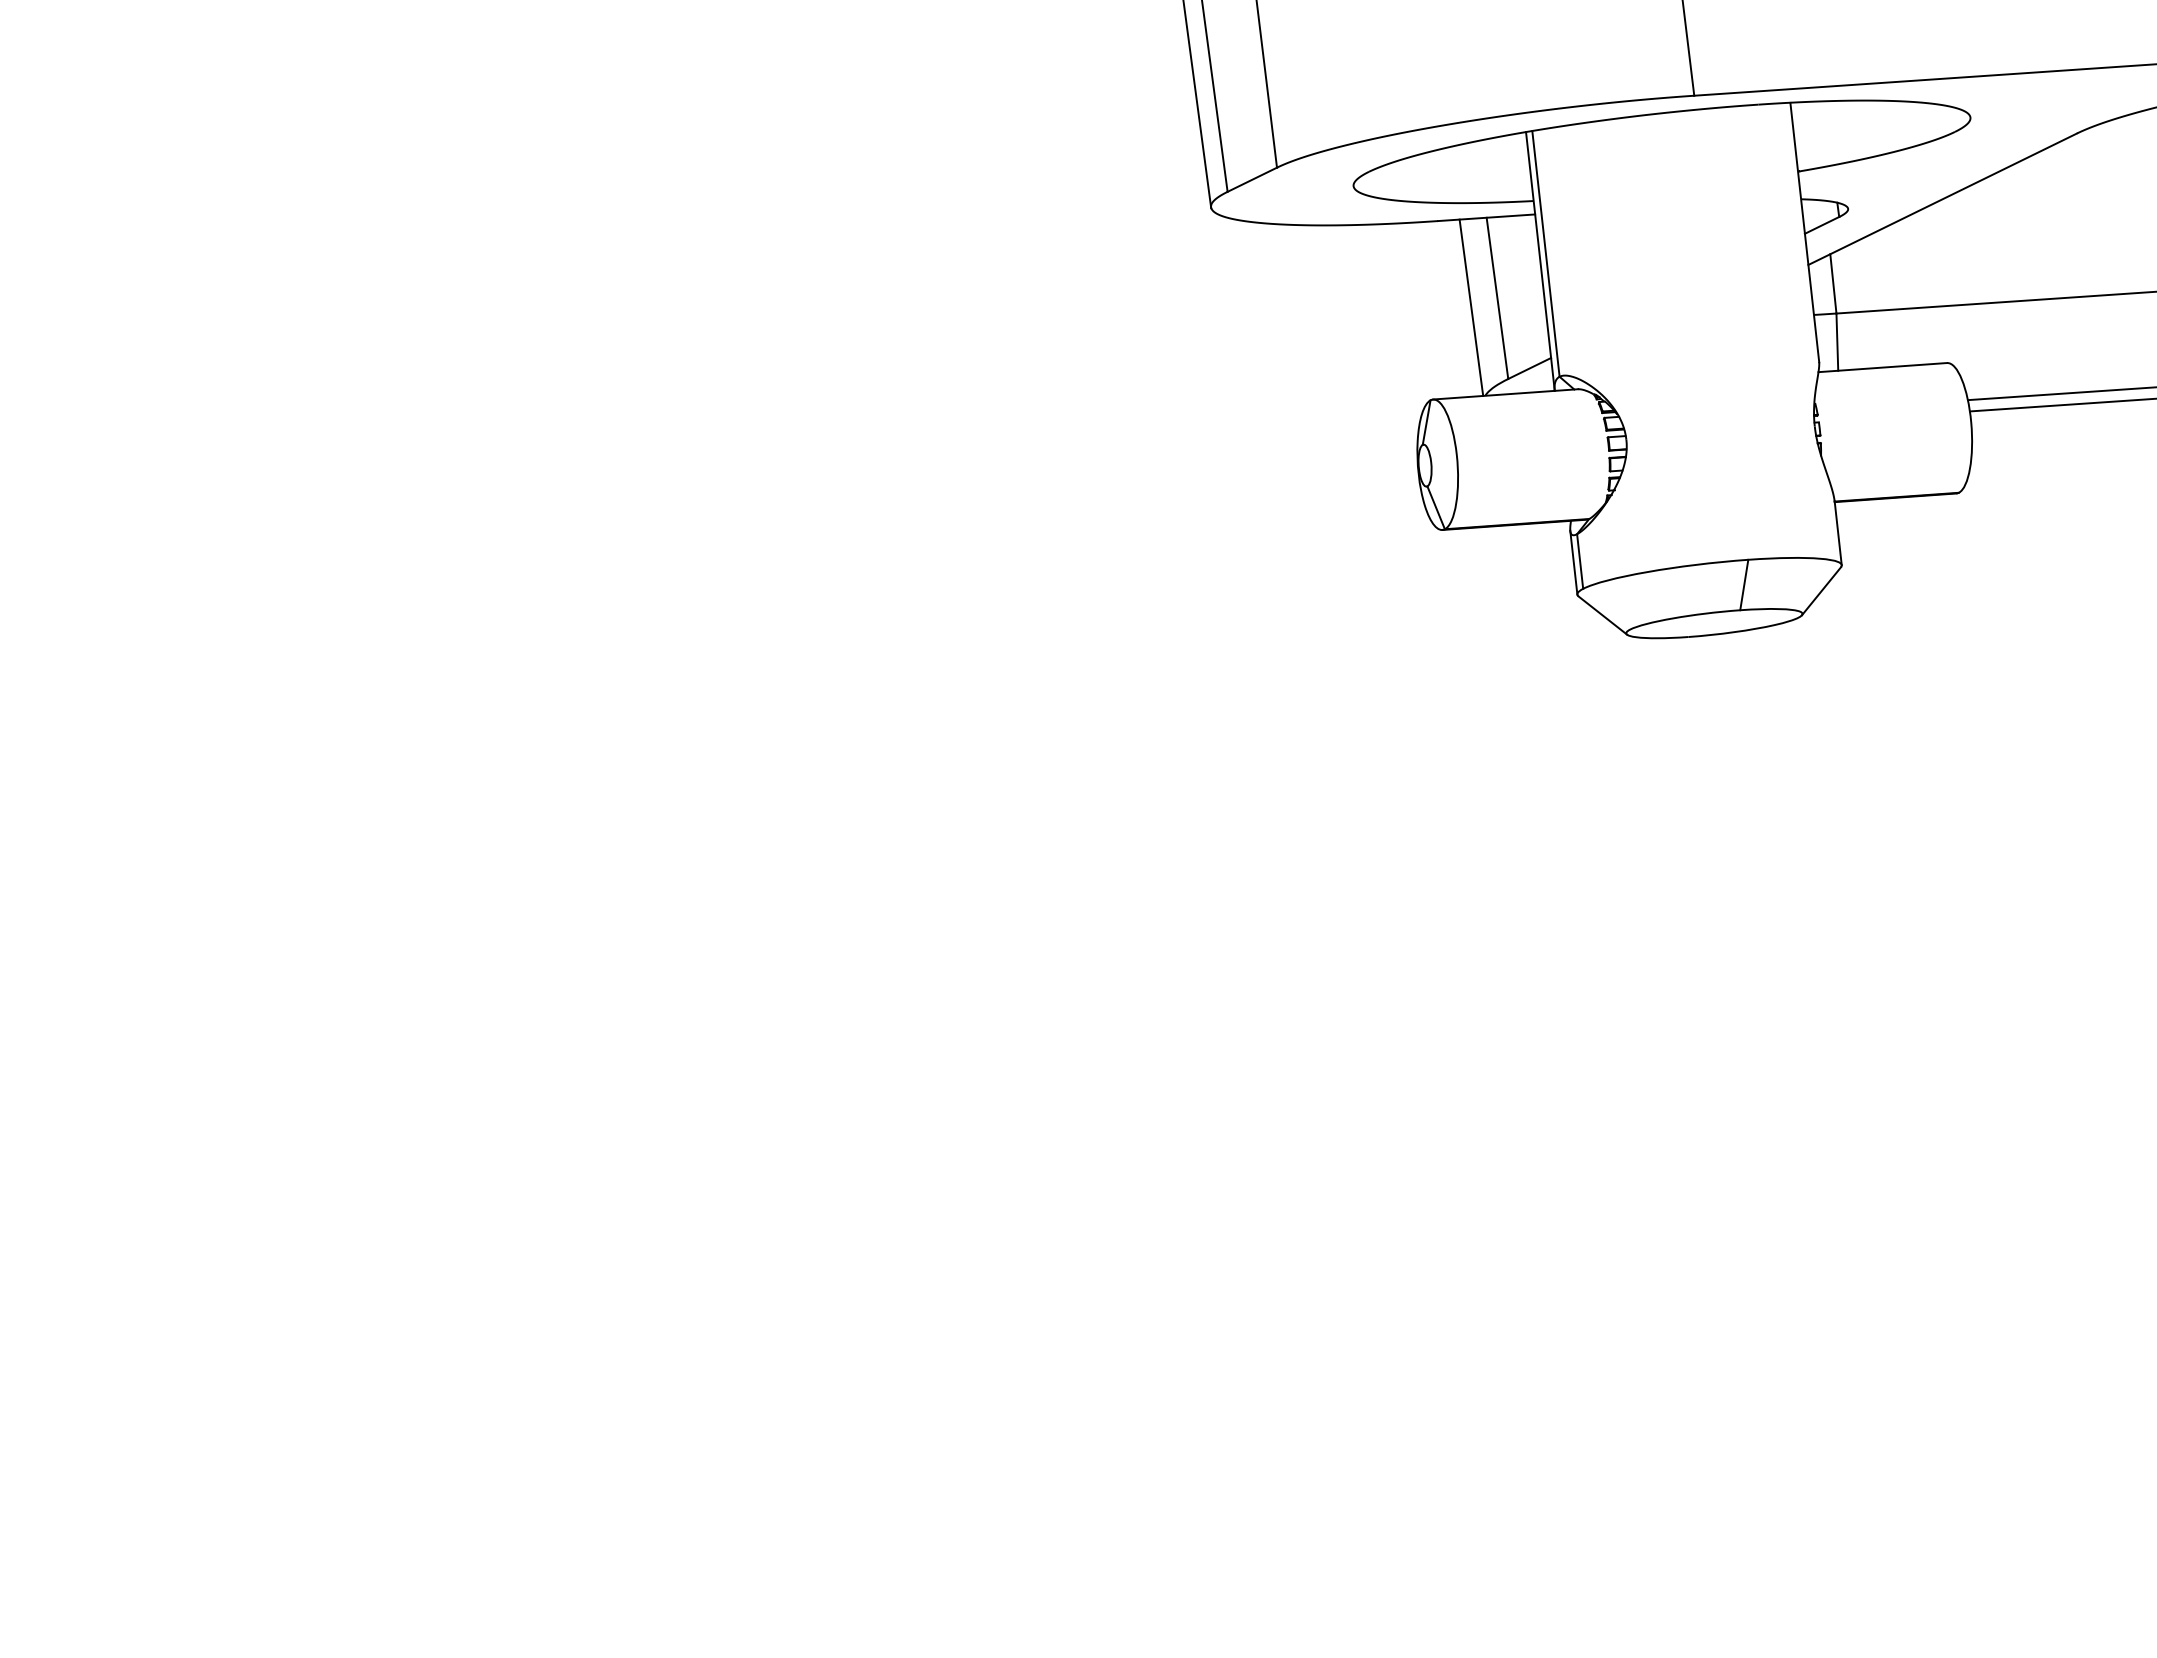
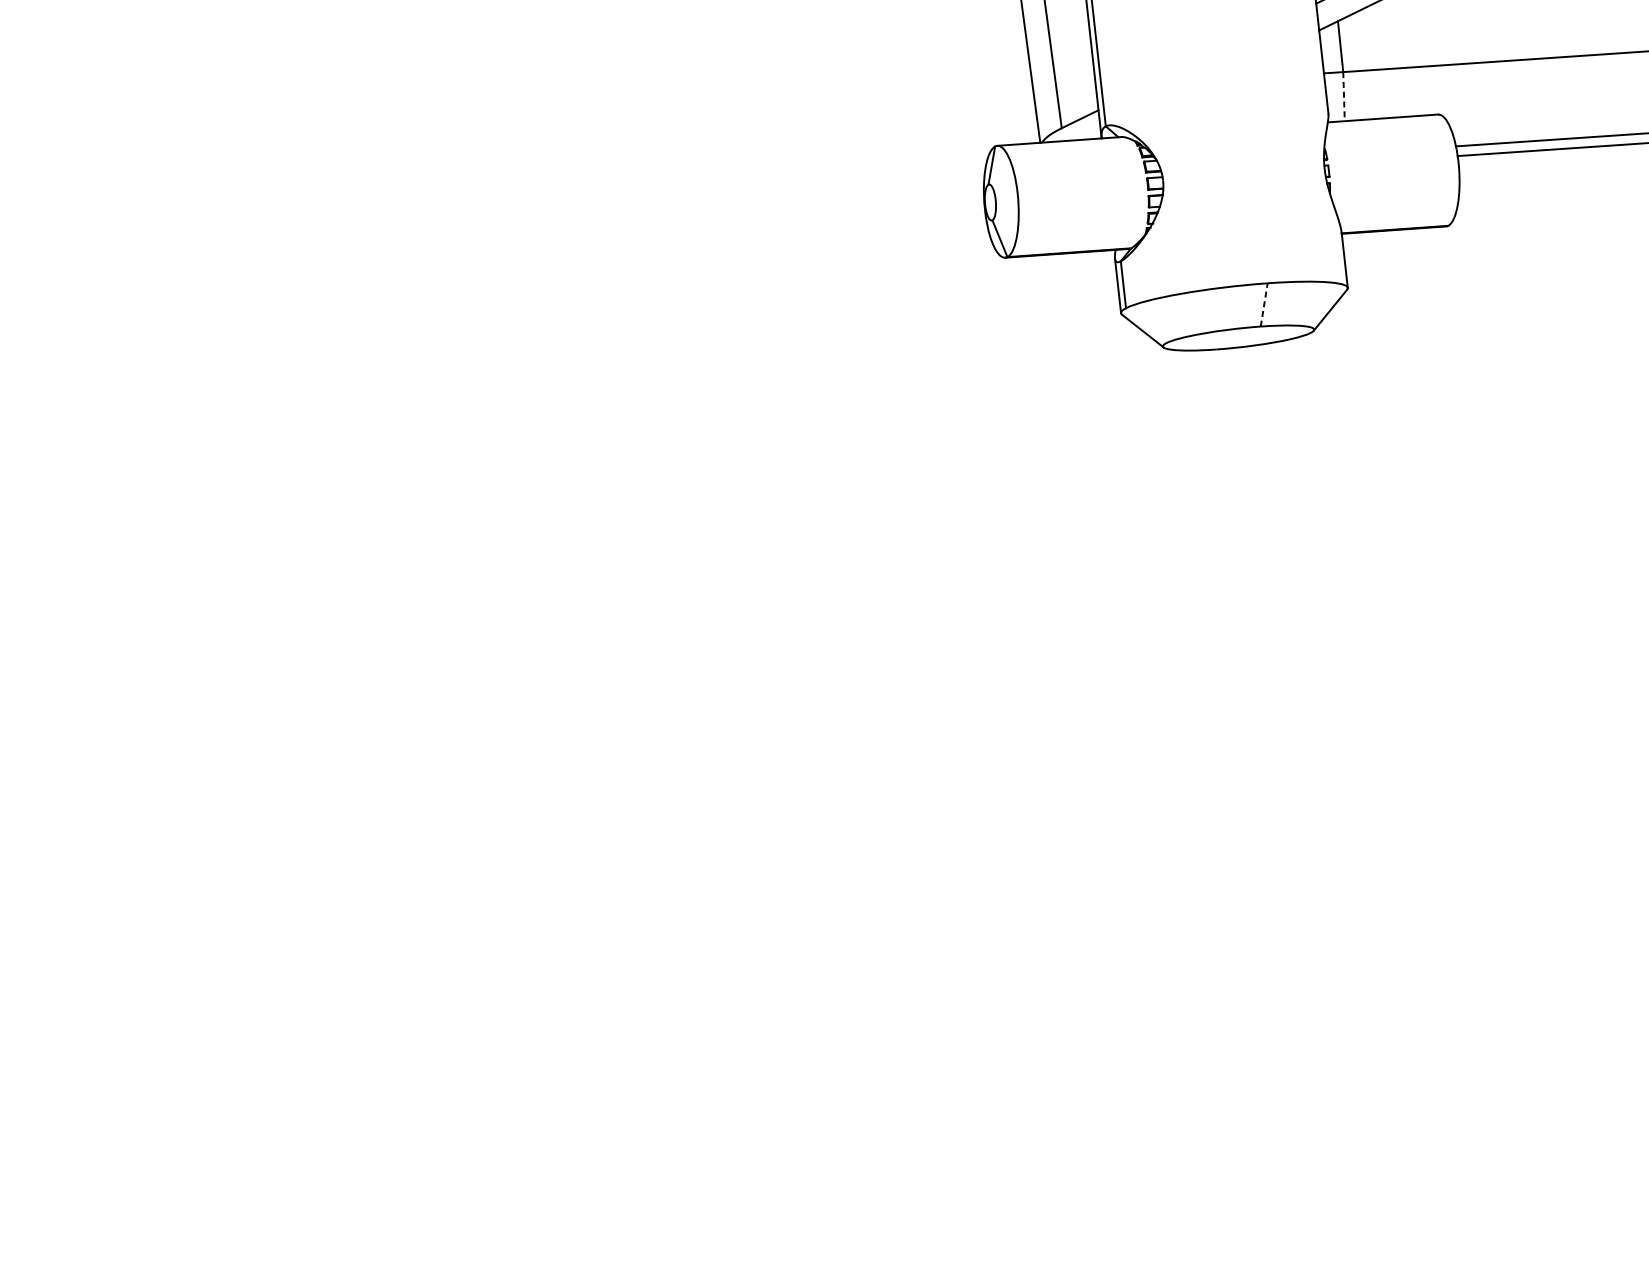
line: (1837, 342) -> (1344, 96), solid -> dashed
line: (1744, 585) -> (1264, 305), solid -> dashed

